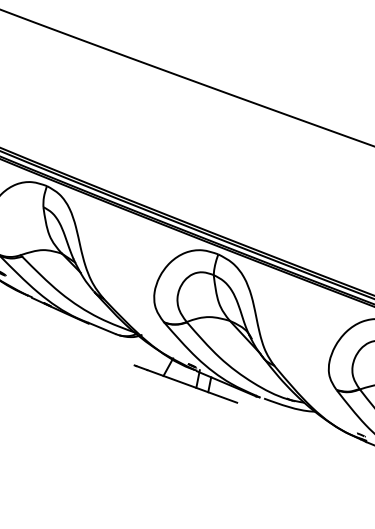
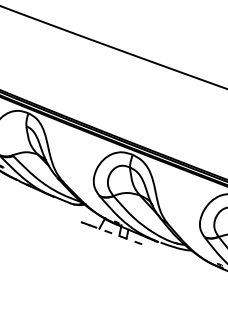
line: (193, 386) -> (117, 235), solid -> dashed

